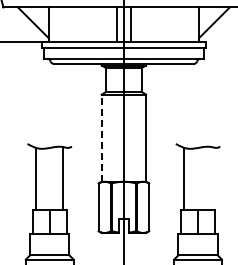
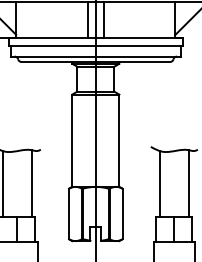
line: (101, 138) -> (72, 141), dashed -> solid
line: (211, 178) -> (188, 183), added

